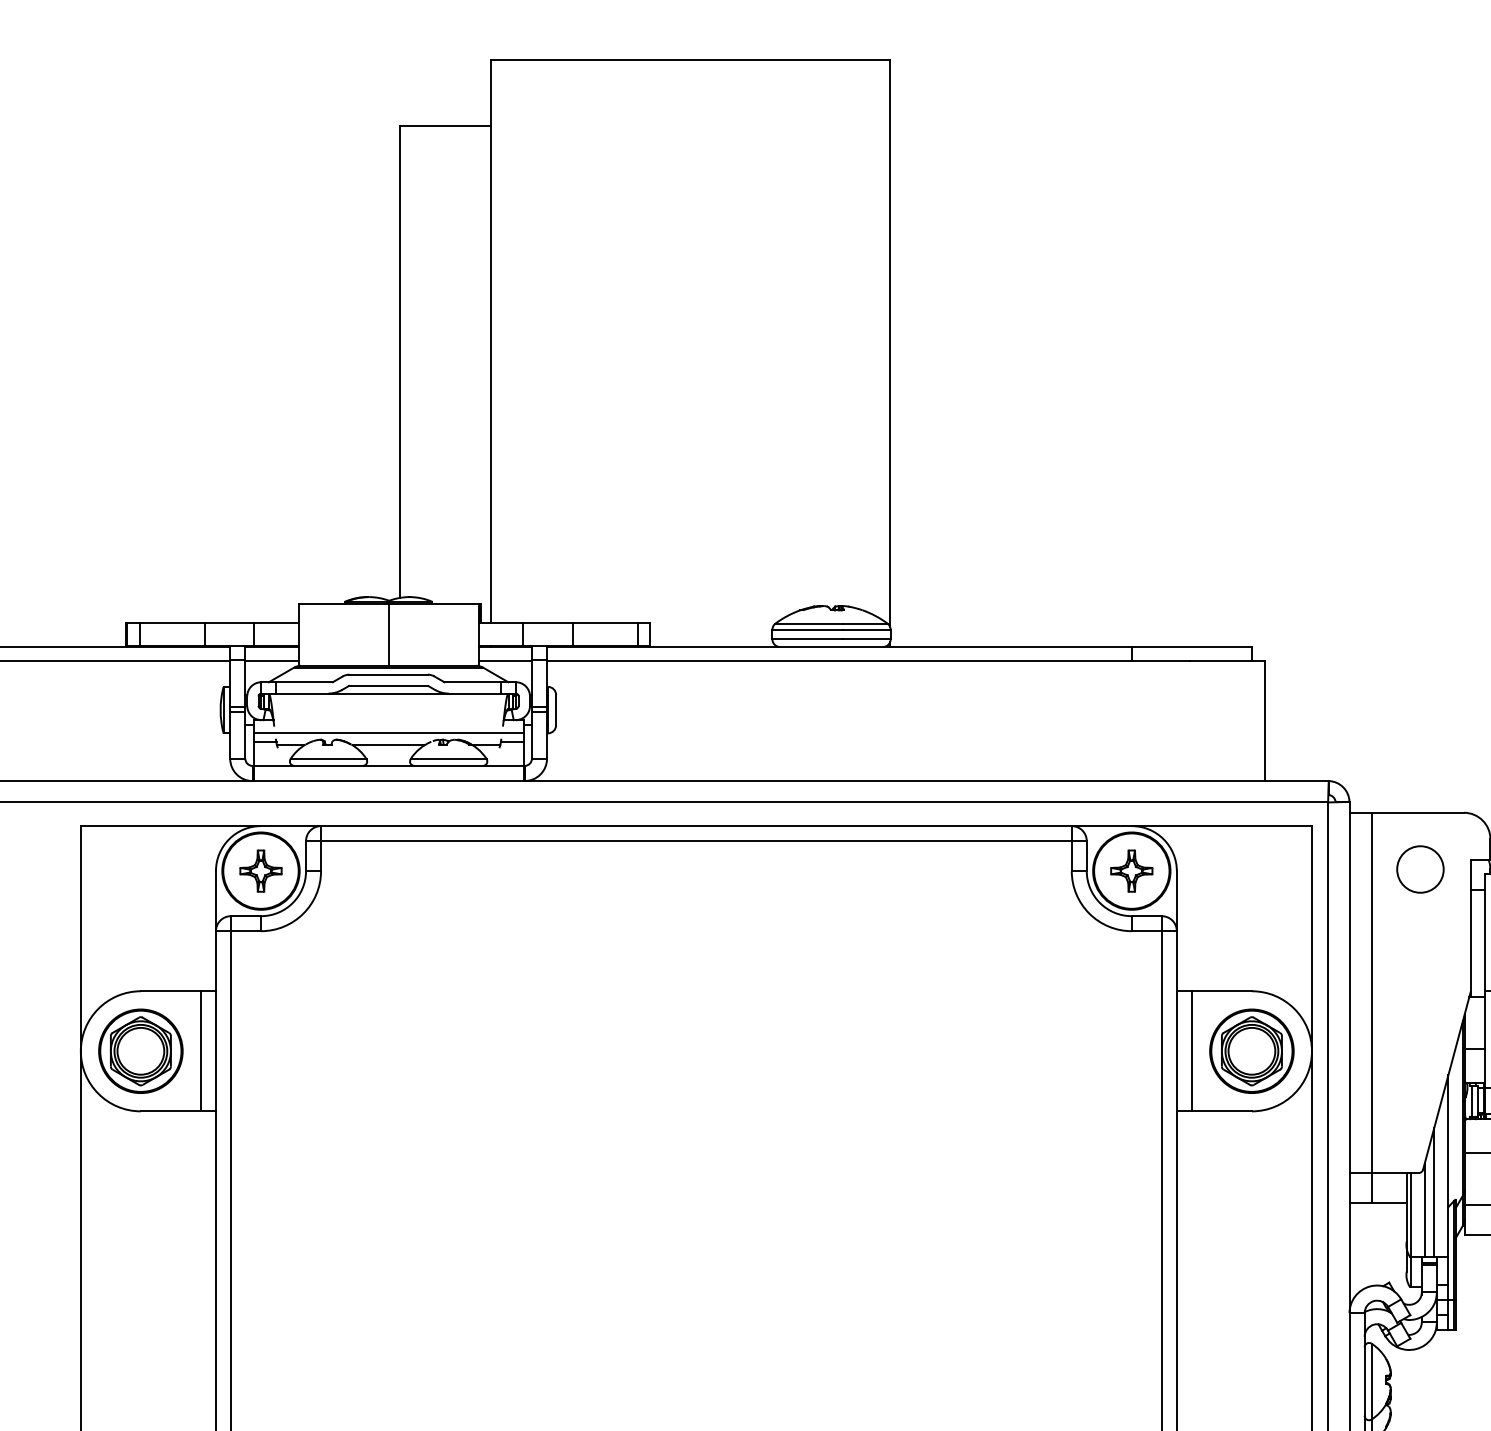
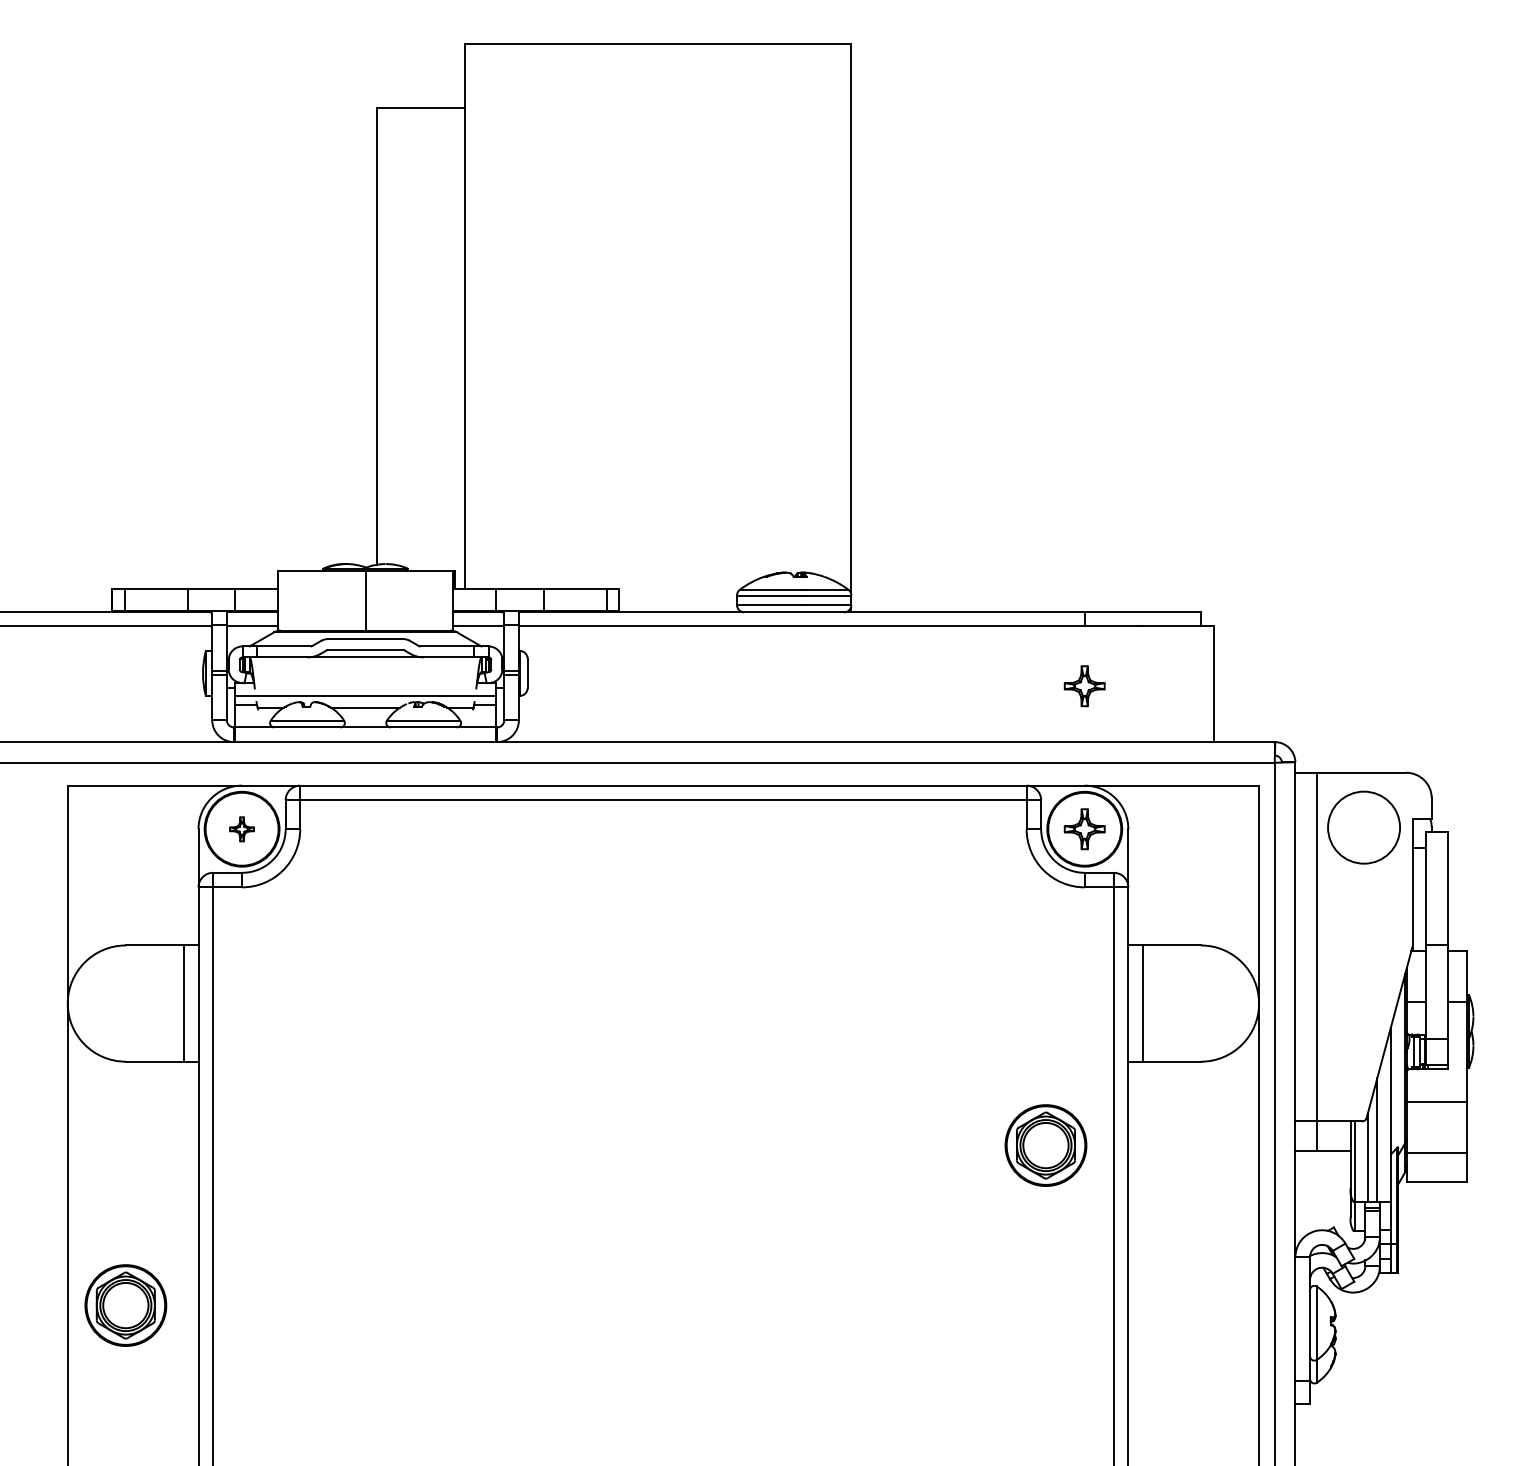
part: (1131, 723) -> (1084, 686), added
circle: (1419, 869) -> (1363, 827), size x1.6
part: (260, 871) -> (241, 829), size x0.6
part: (140, 1051) -> (125, 1305), moved
part: (1251, 1051) -> (1045, 1145), moved

